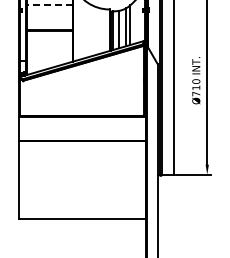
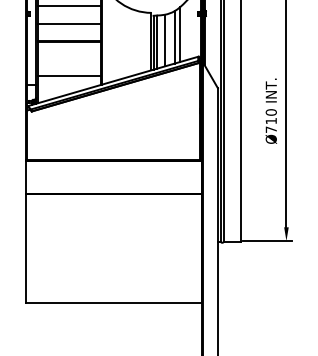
line: (50, 4) -> (69, 5), dashed -> solid
line: (49, 17) -> (68, 23), added
line: (49, 55) -> (68, 76), added

